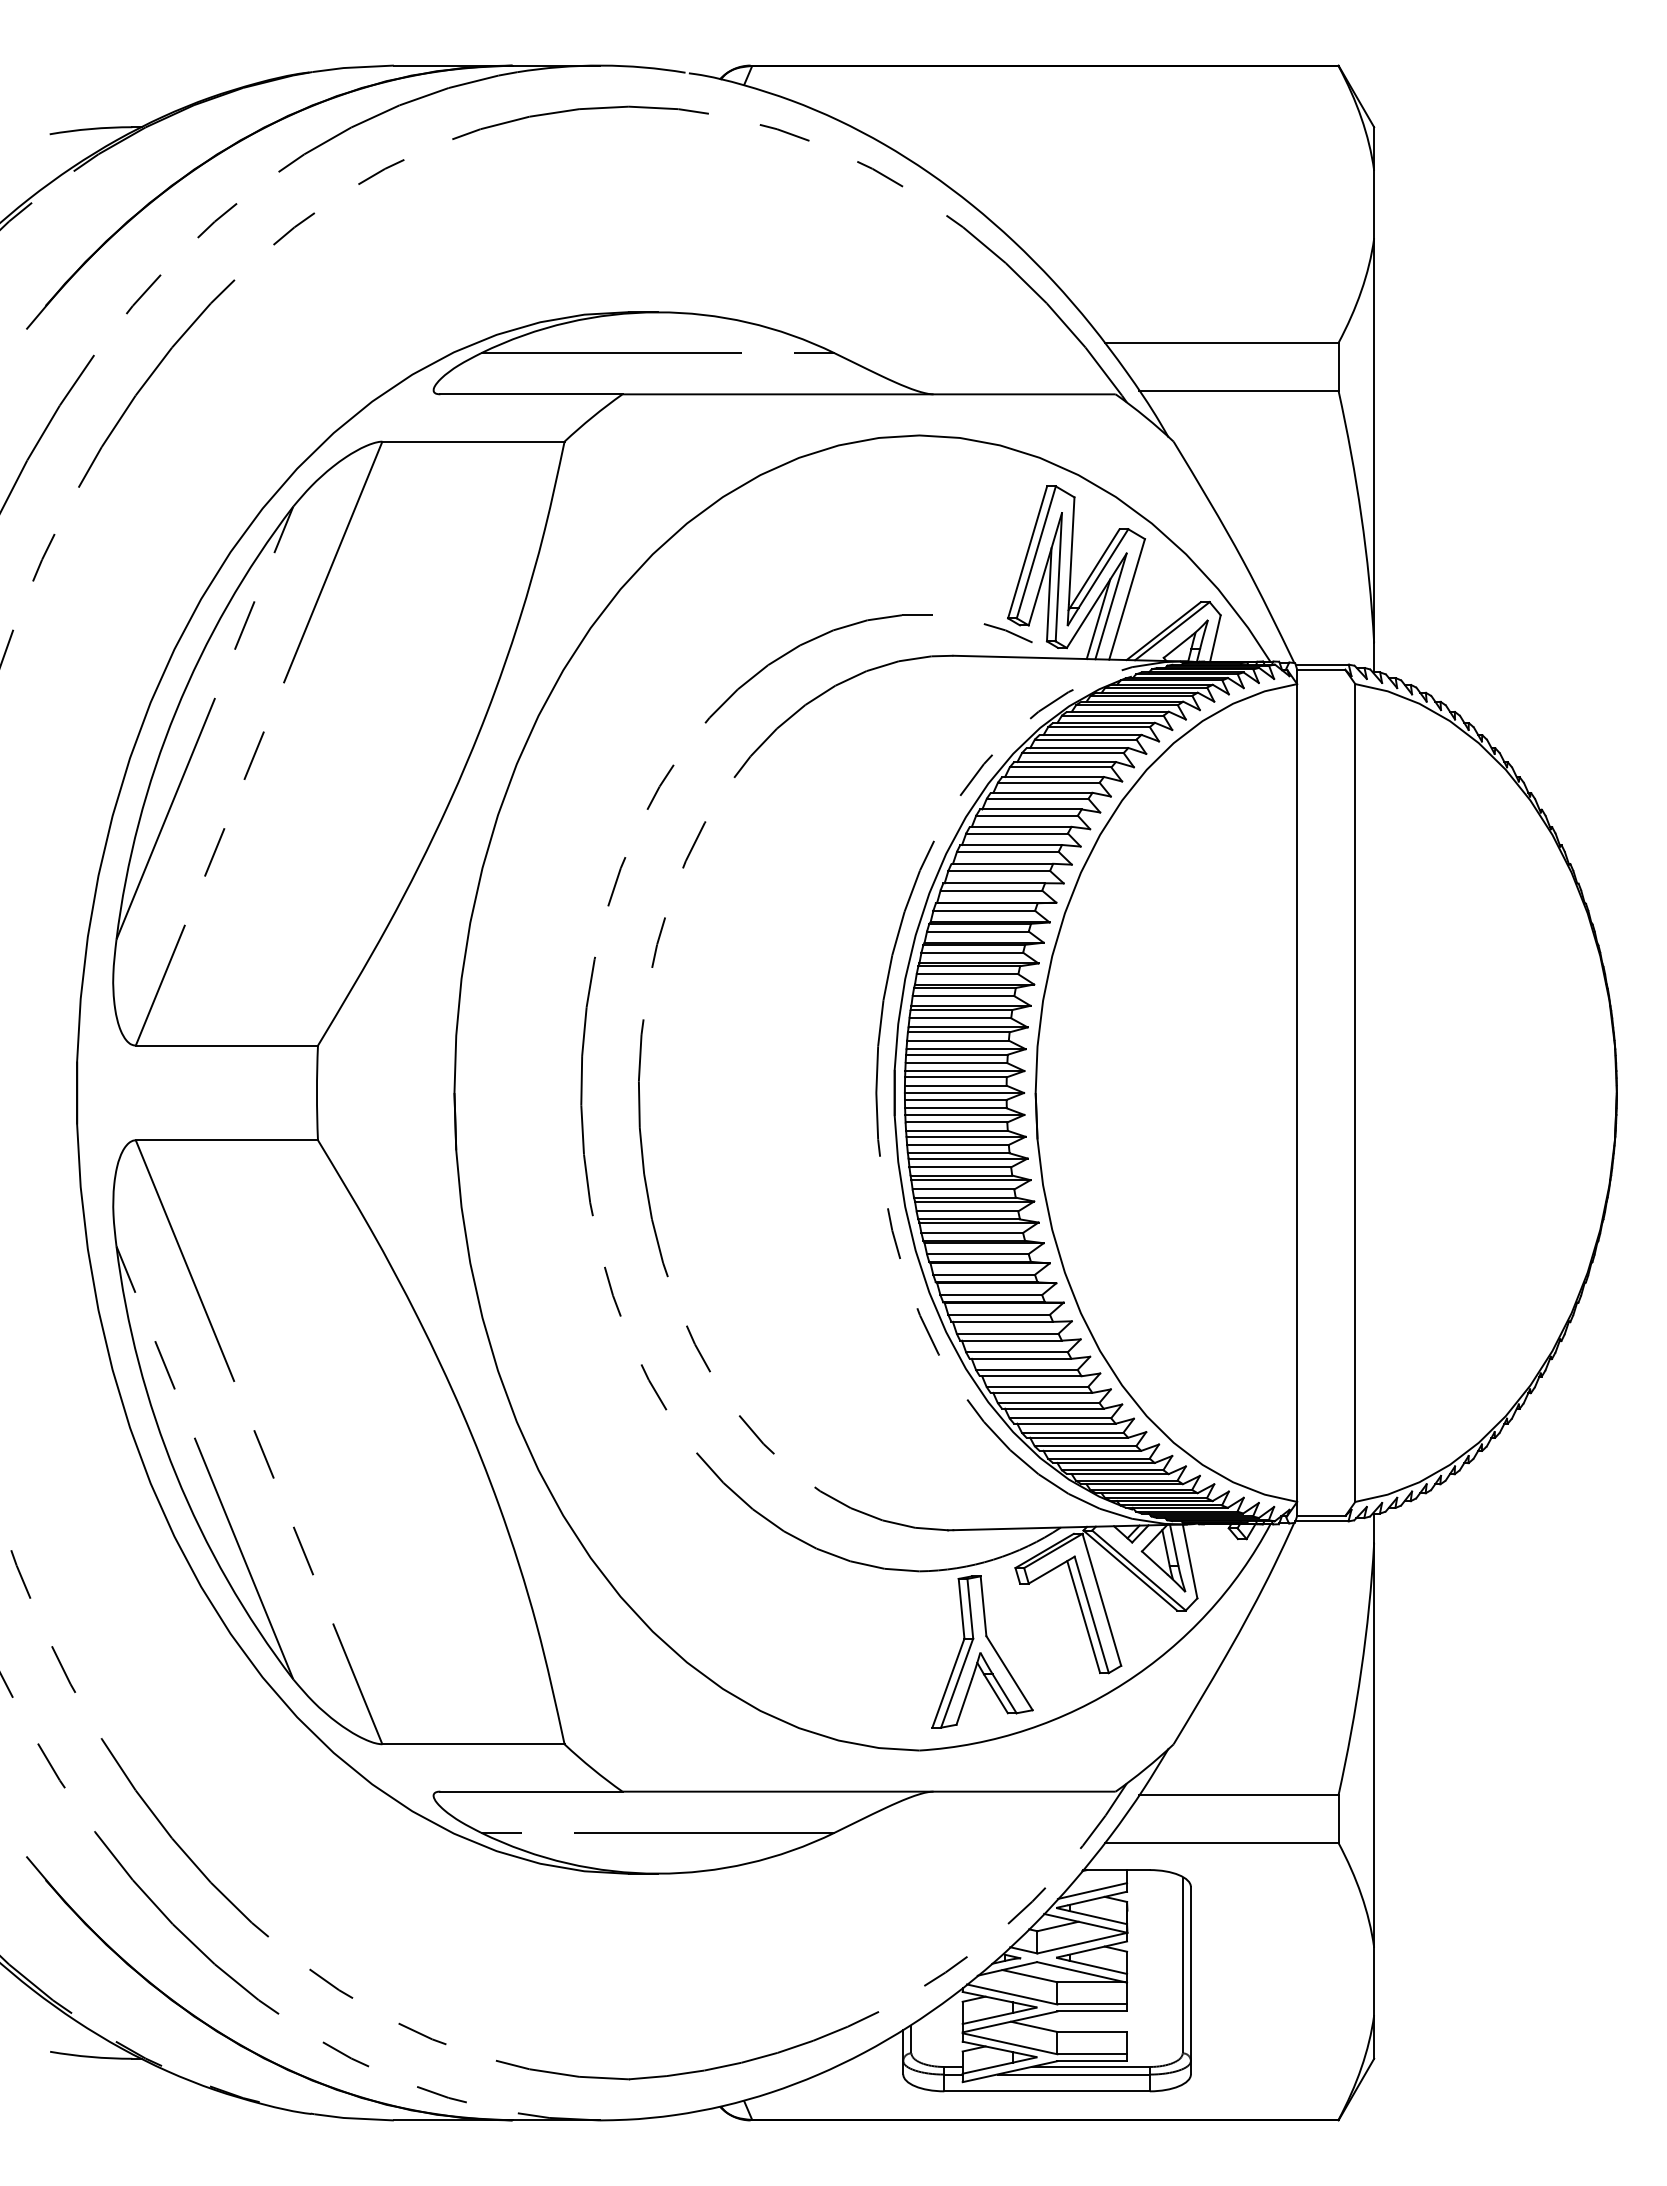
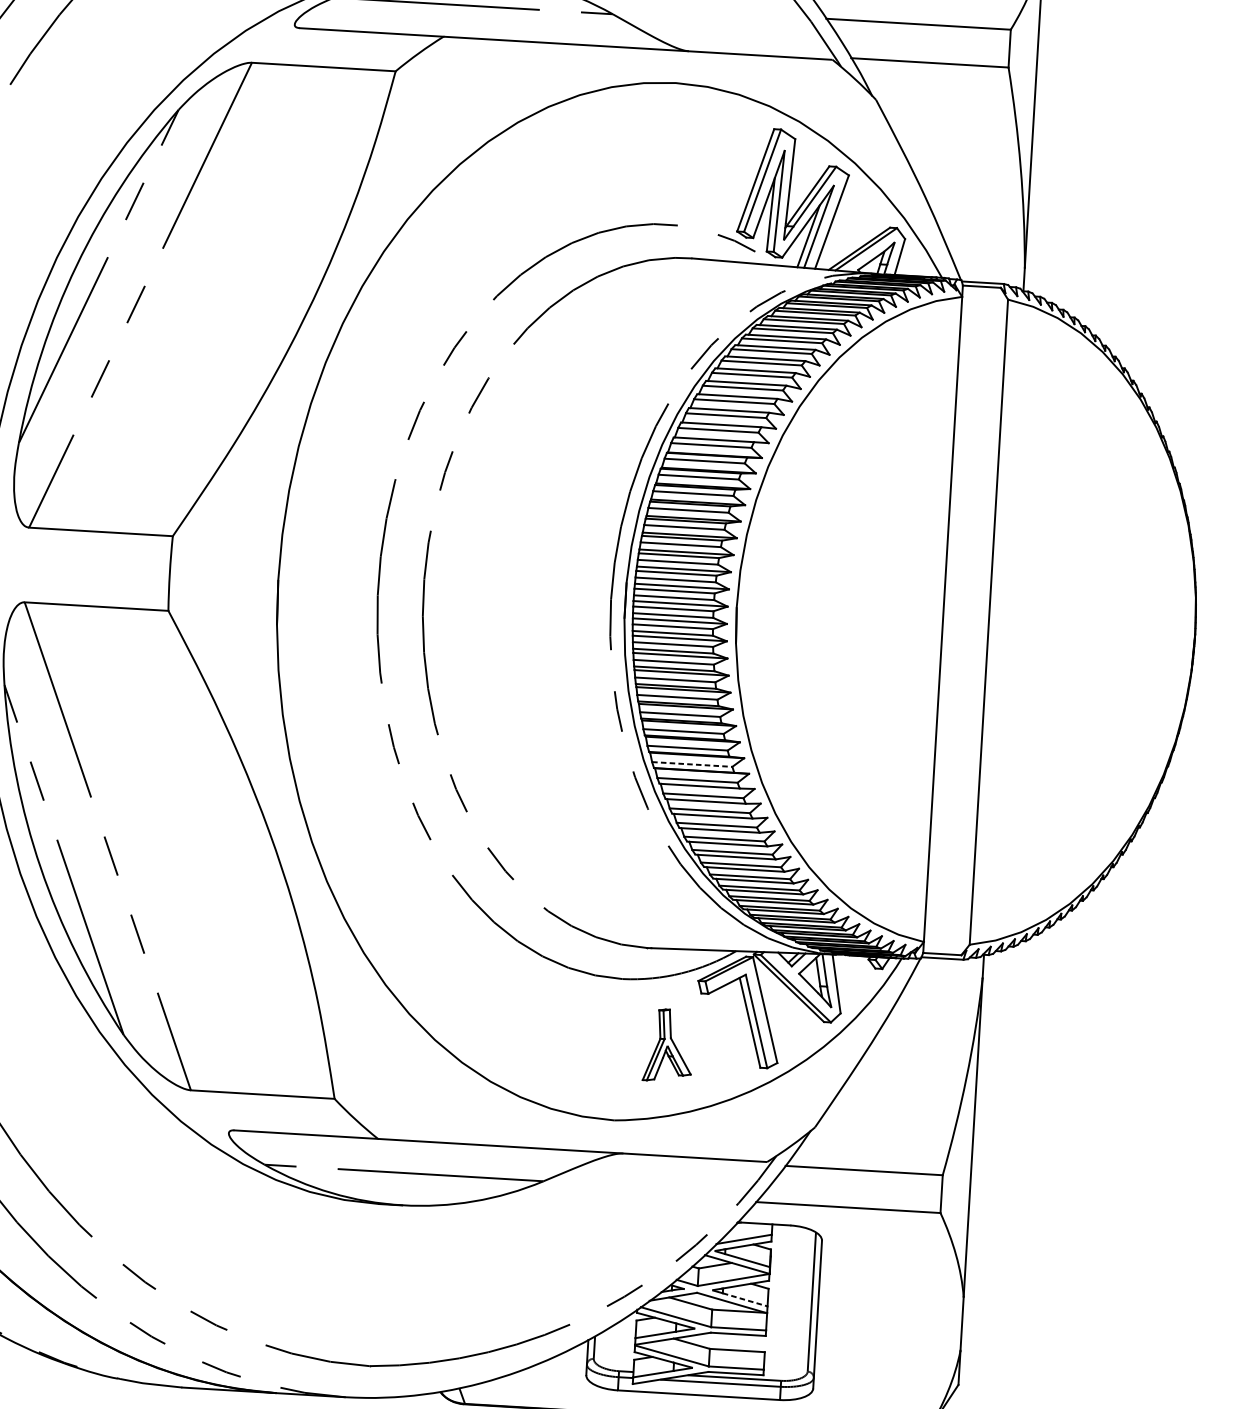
line: (991, 1295) -> (692, 764), solid -> dashed
part: (982, 1651) -> (668, 1045), size x0.6
line: (1098, 1967) -> (745, 1299), solid -> dashed

